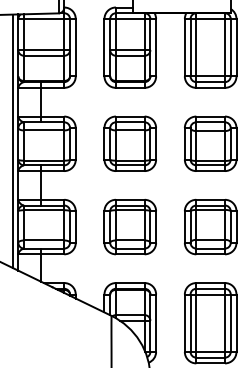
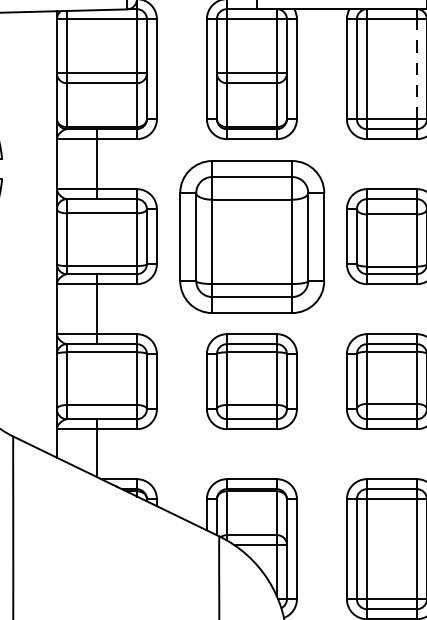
line: (225, 47) -> (417, 68), solid -> dashed
line: (12, 140) -> (46, 230), removed
part: (129, 143) -> (250, 236), size x1.6

